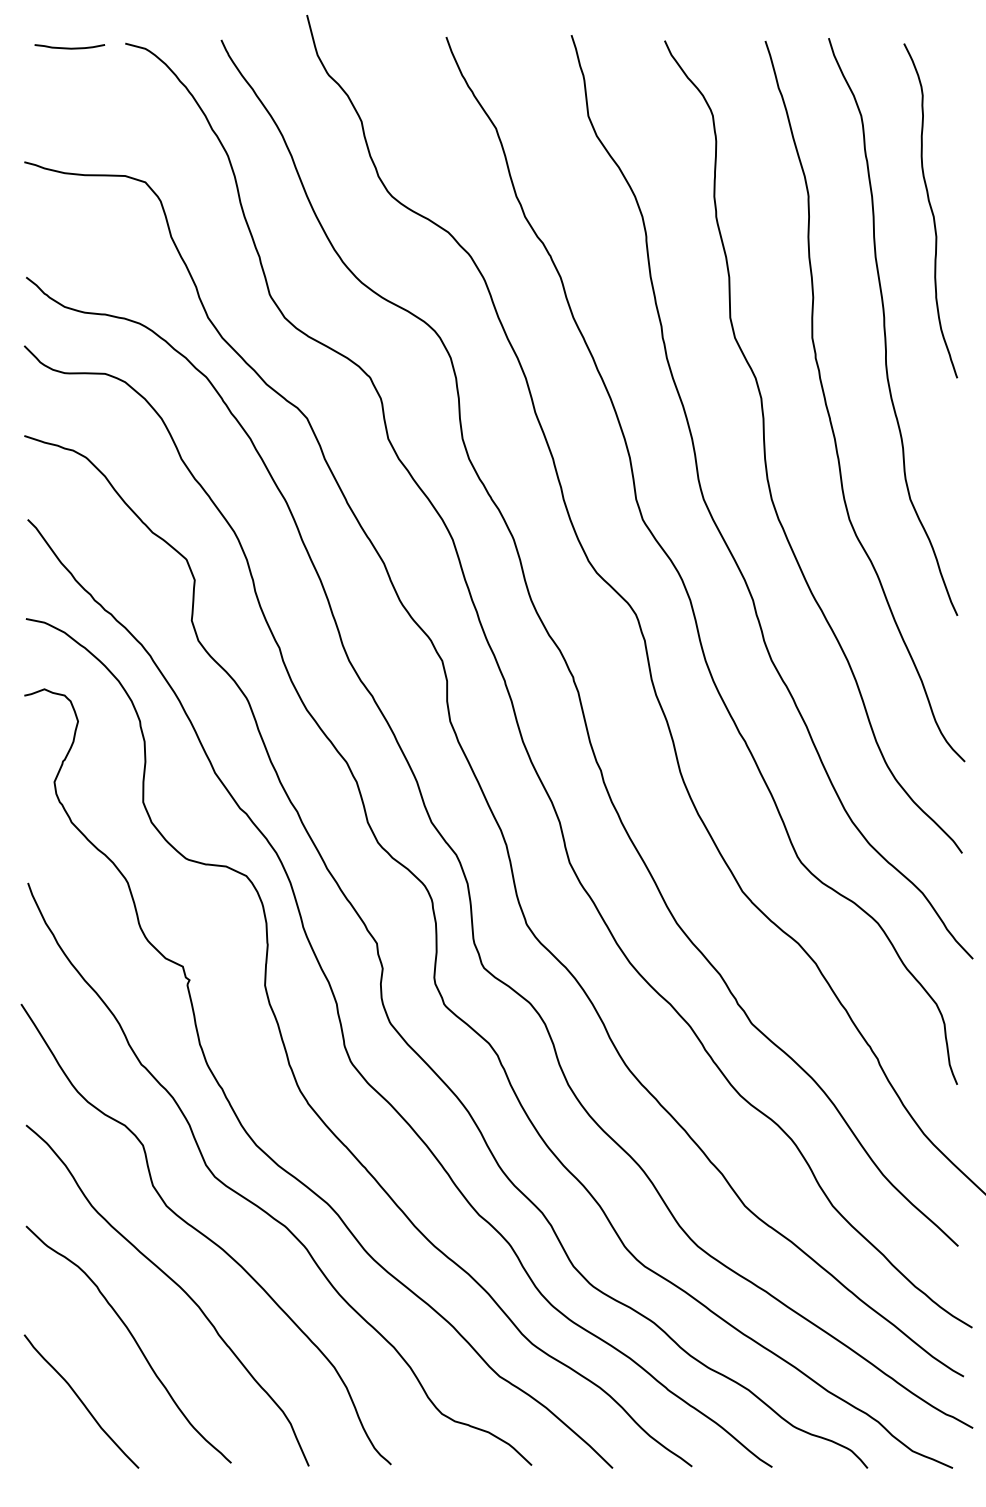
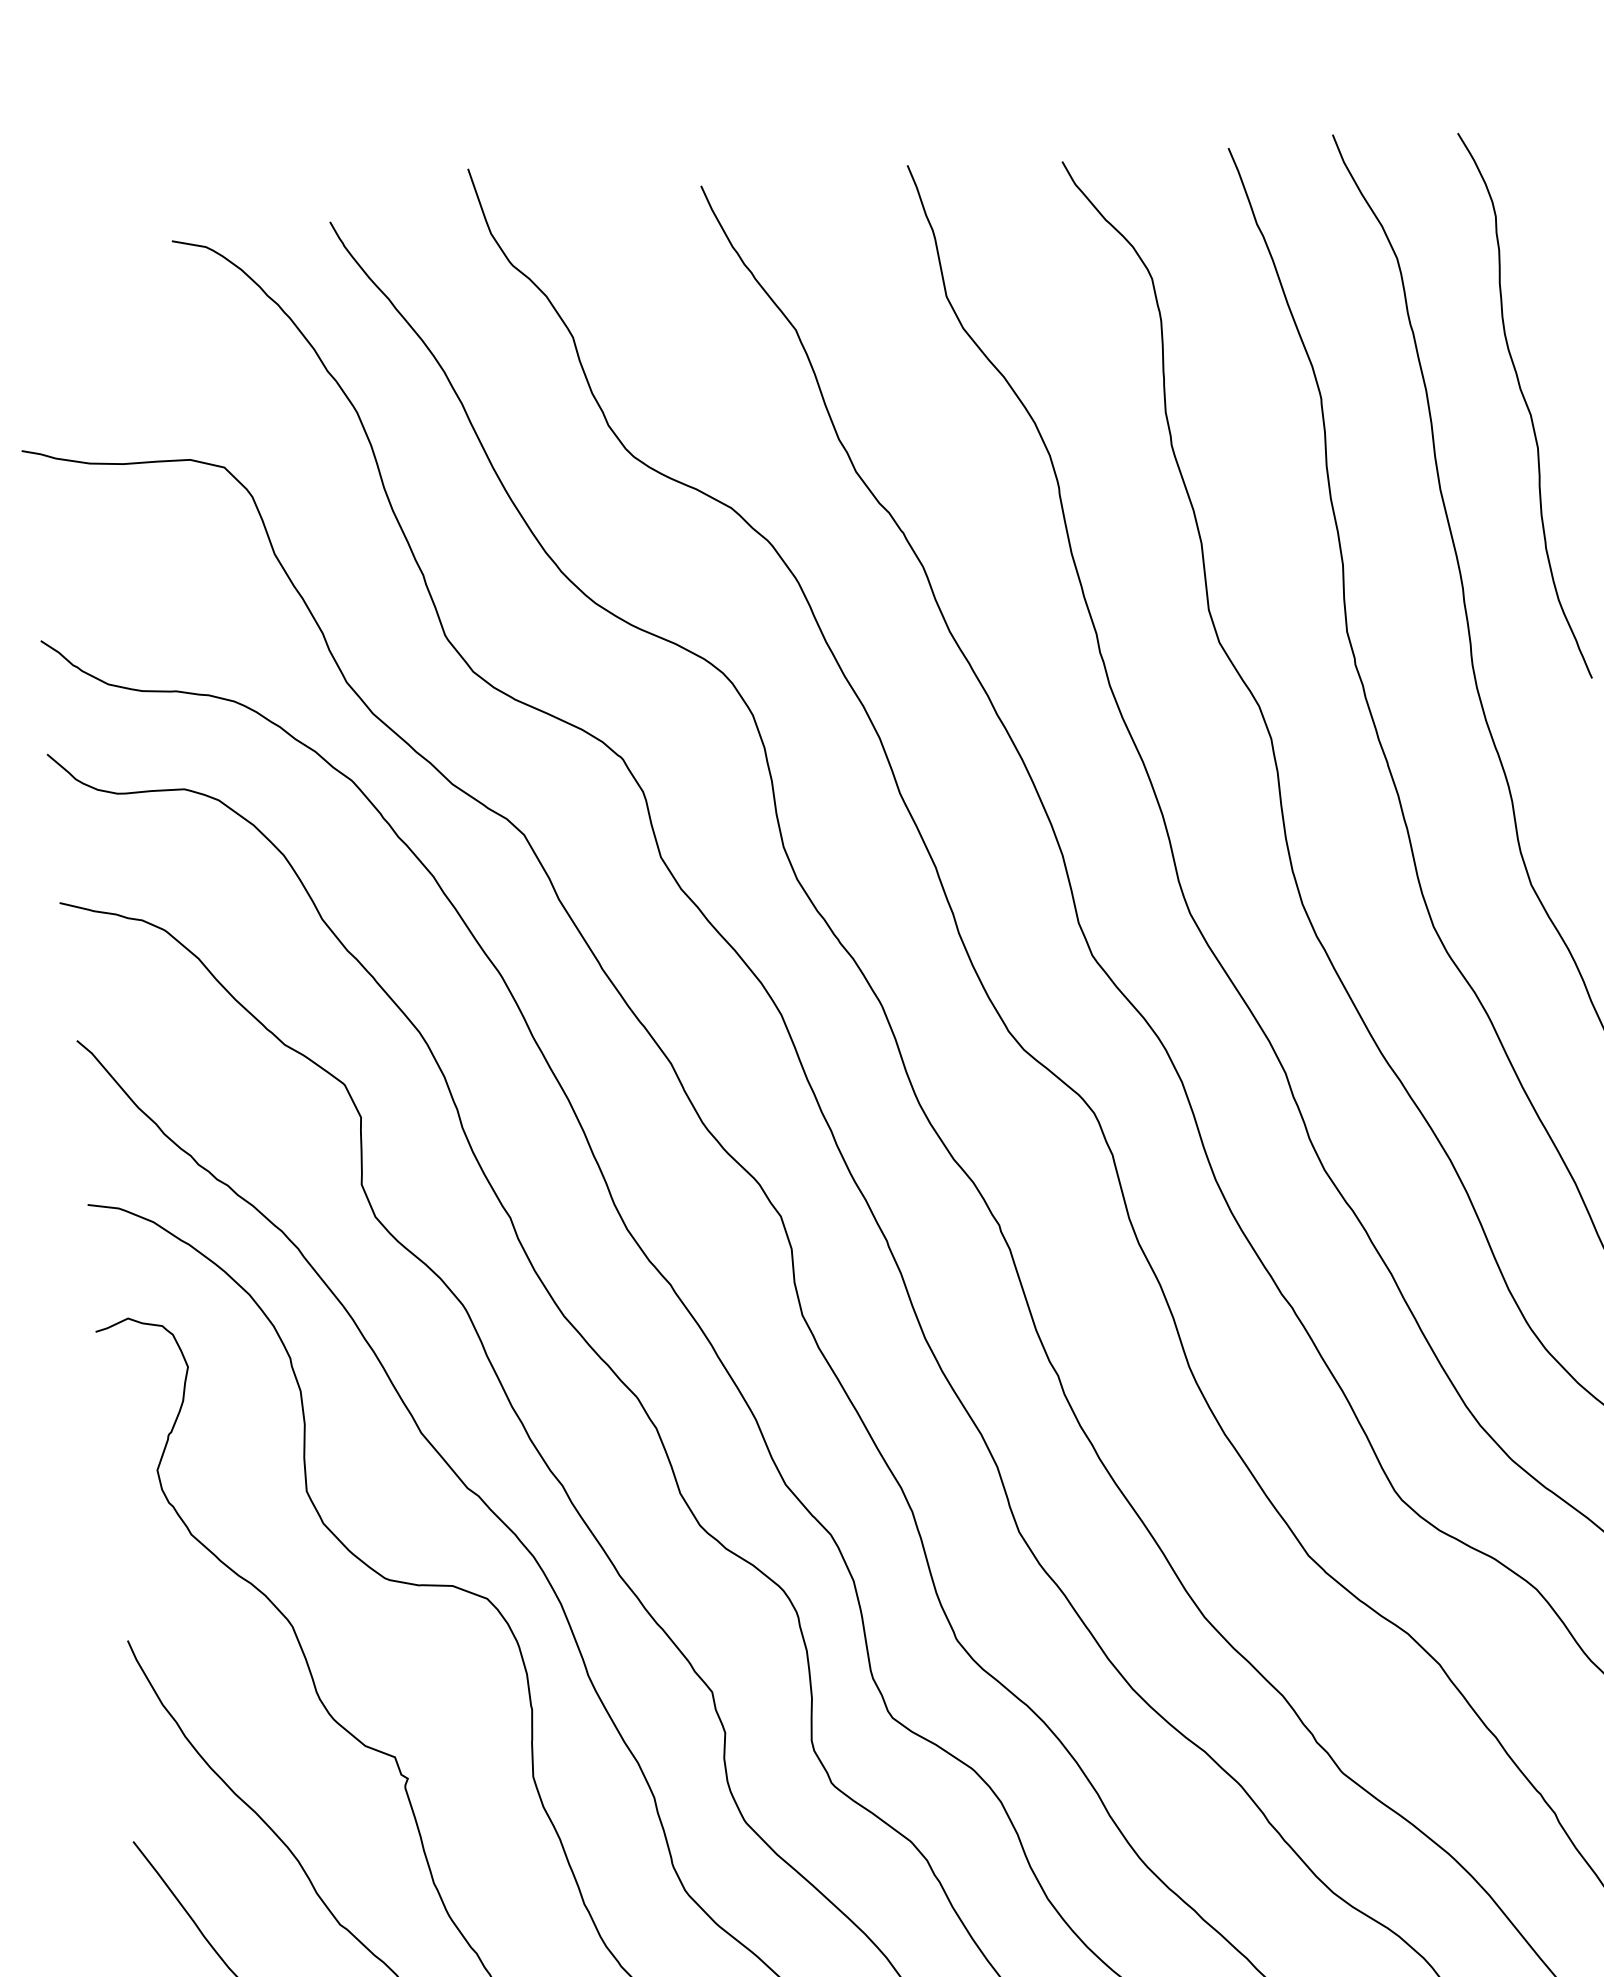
curve: (69, 47) -> (80, 255), removed

